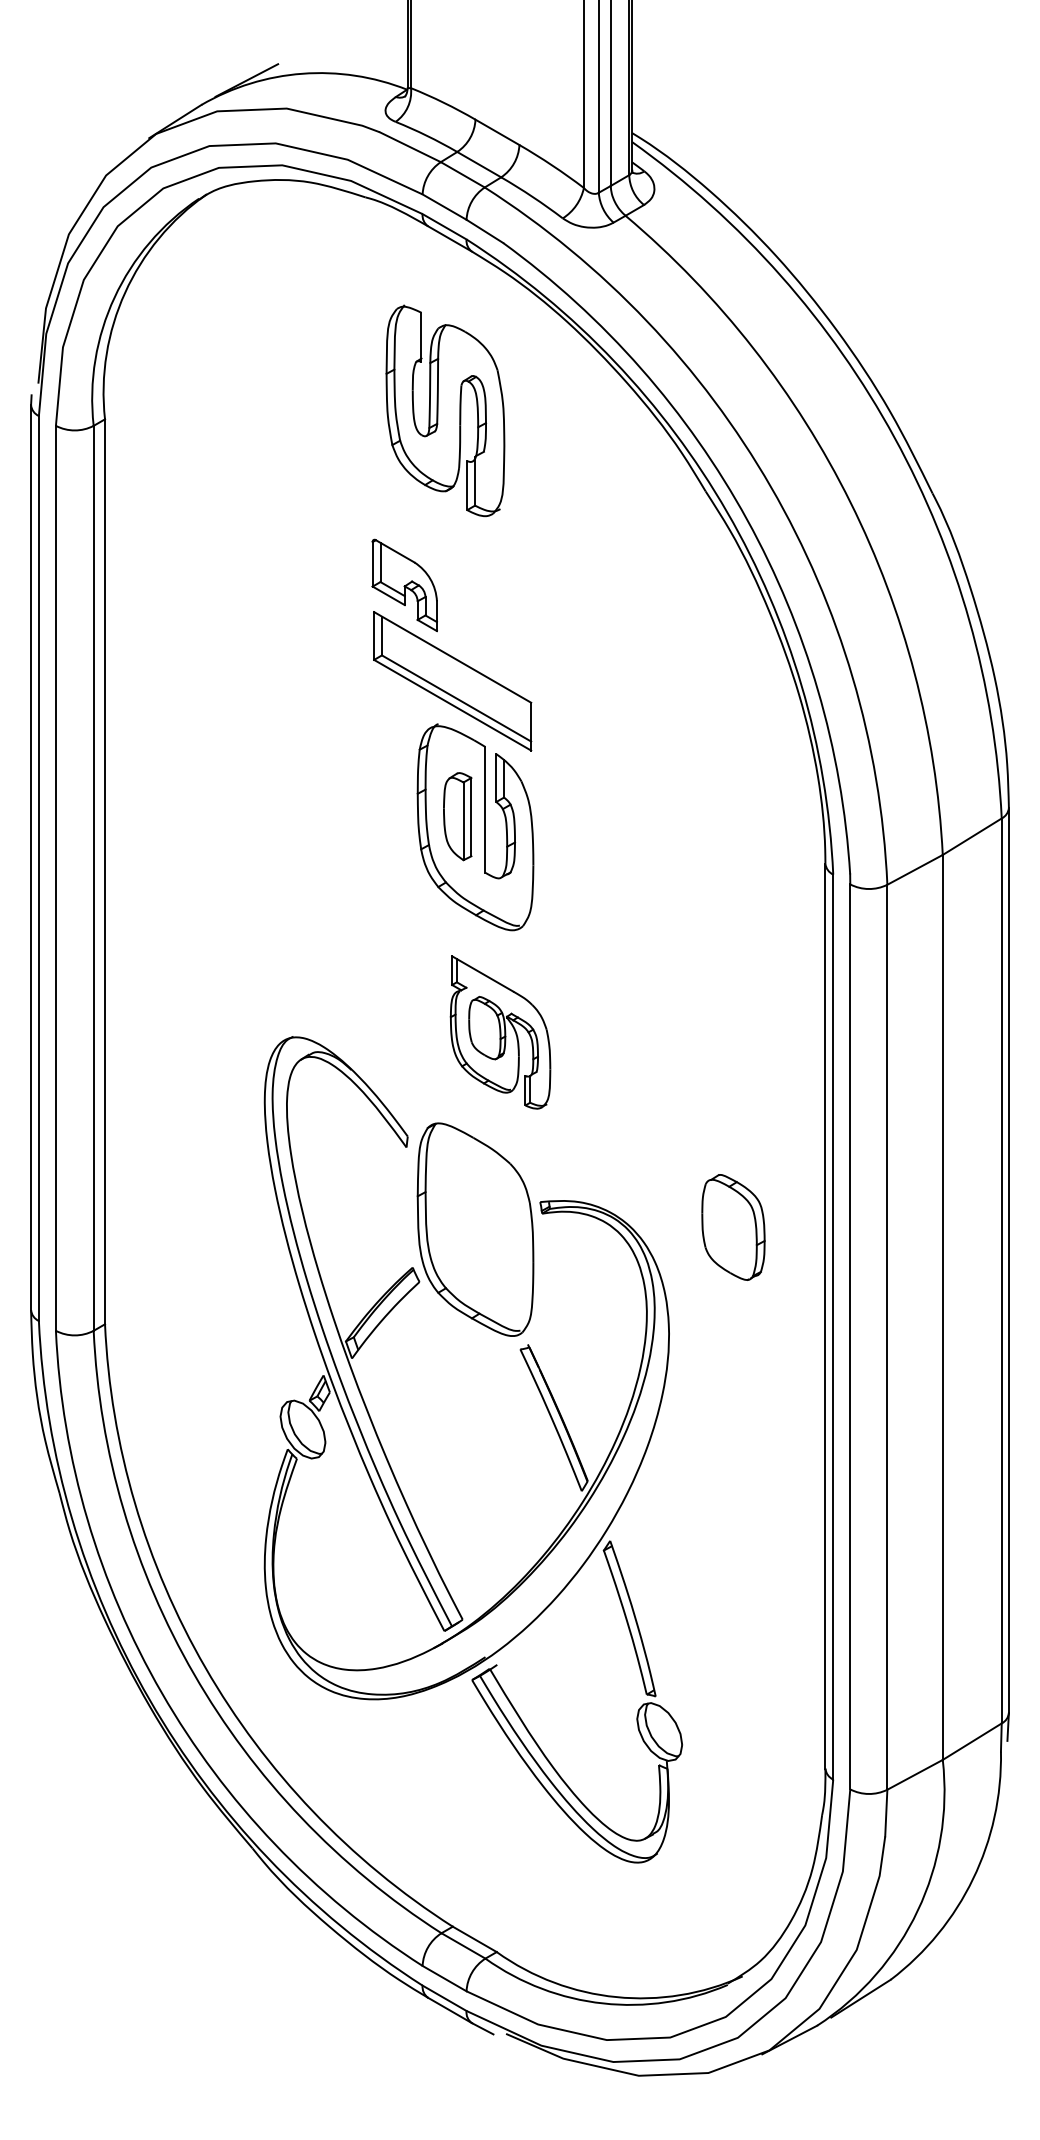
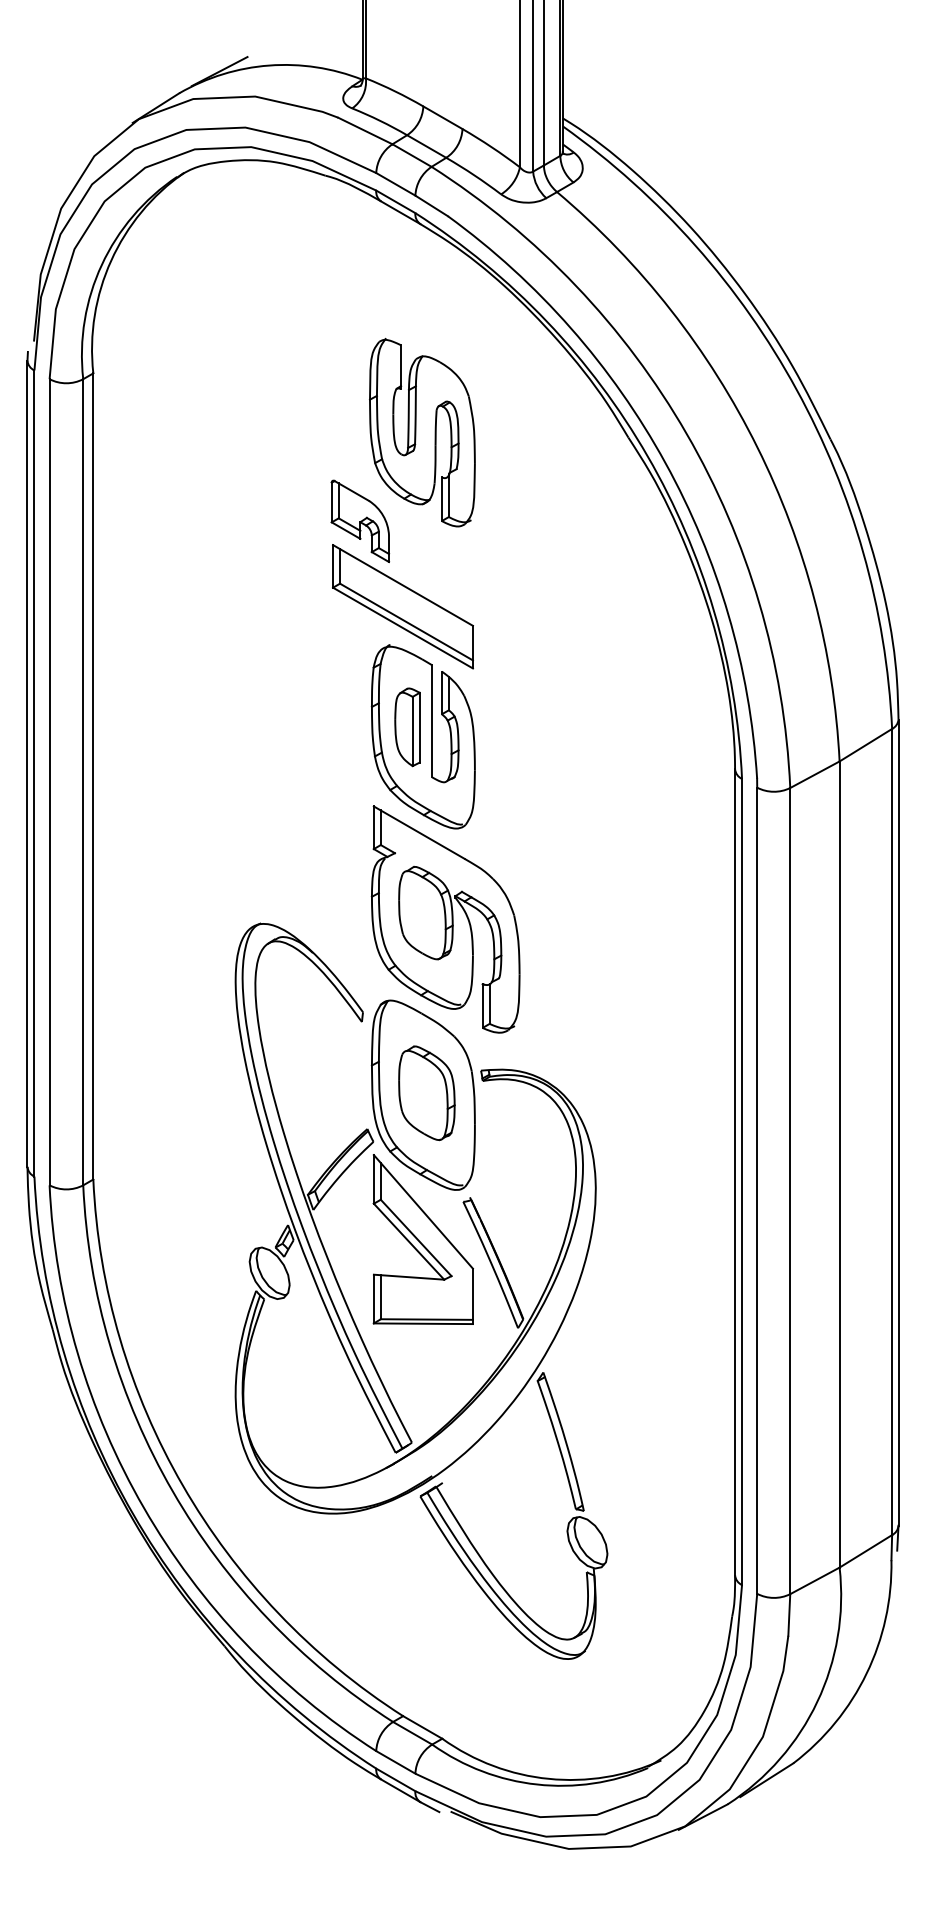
part: (445, 410) -> (422, 432), moved
part: (500, 1032) -> (445, 919), size x1.67
part: (733, 1227) -> (426, 1093), moved
part: (475, 1391) -> (423, 1239), added

